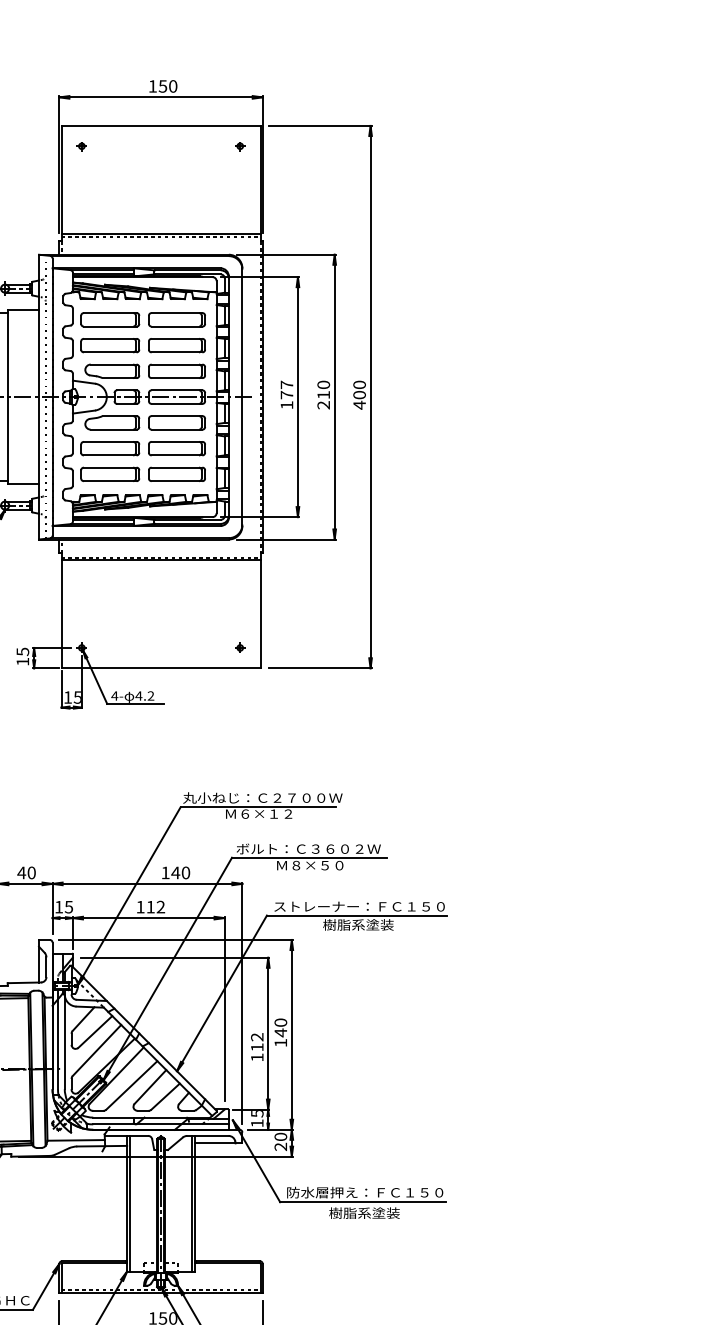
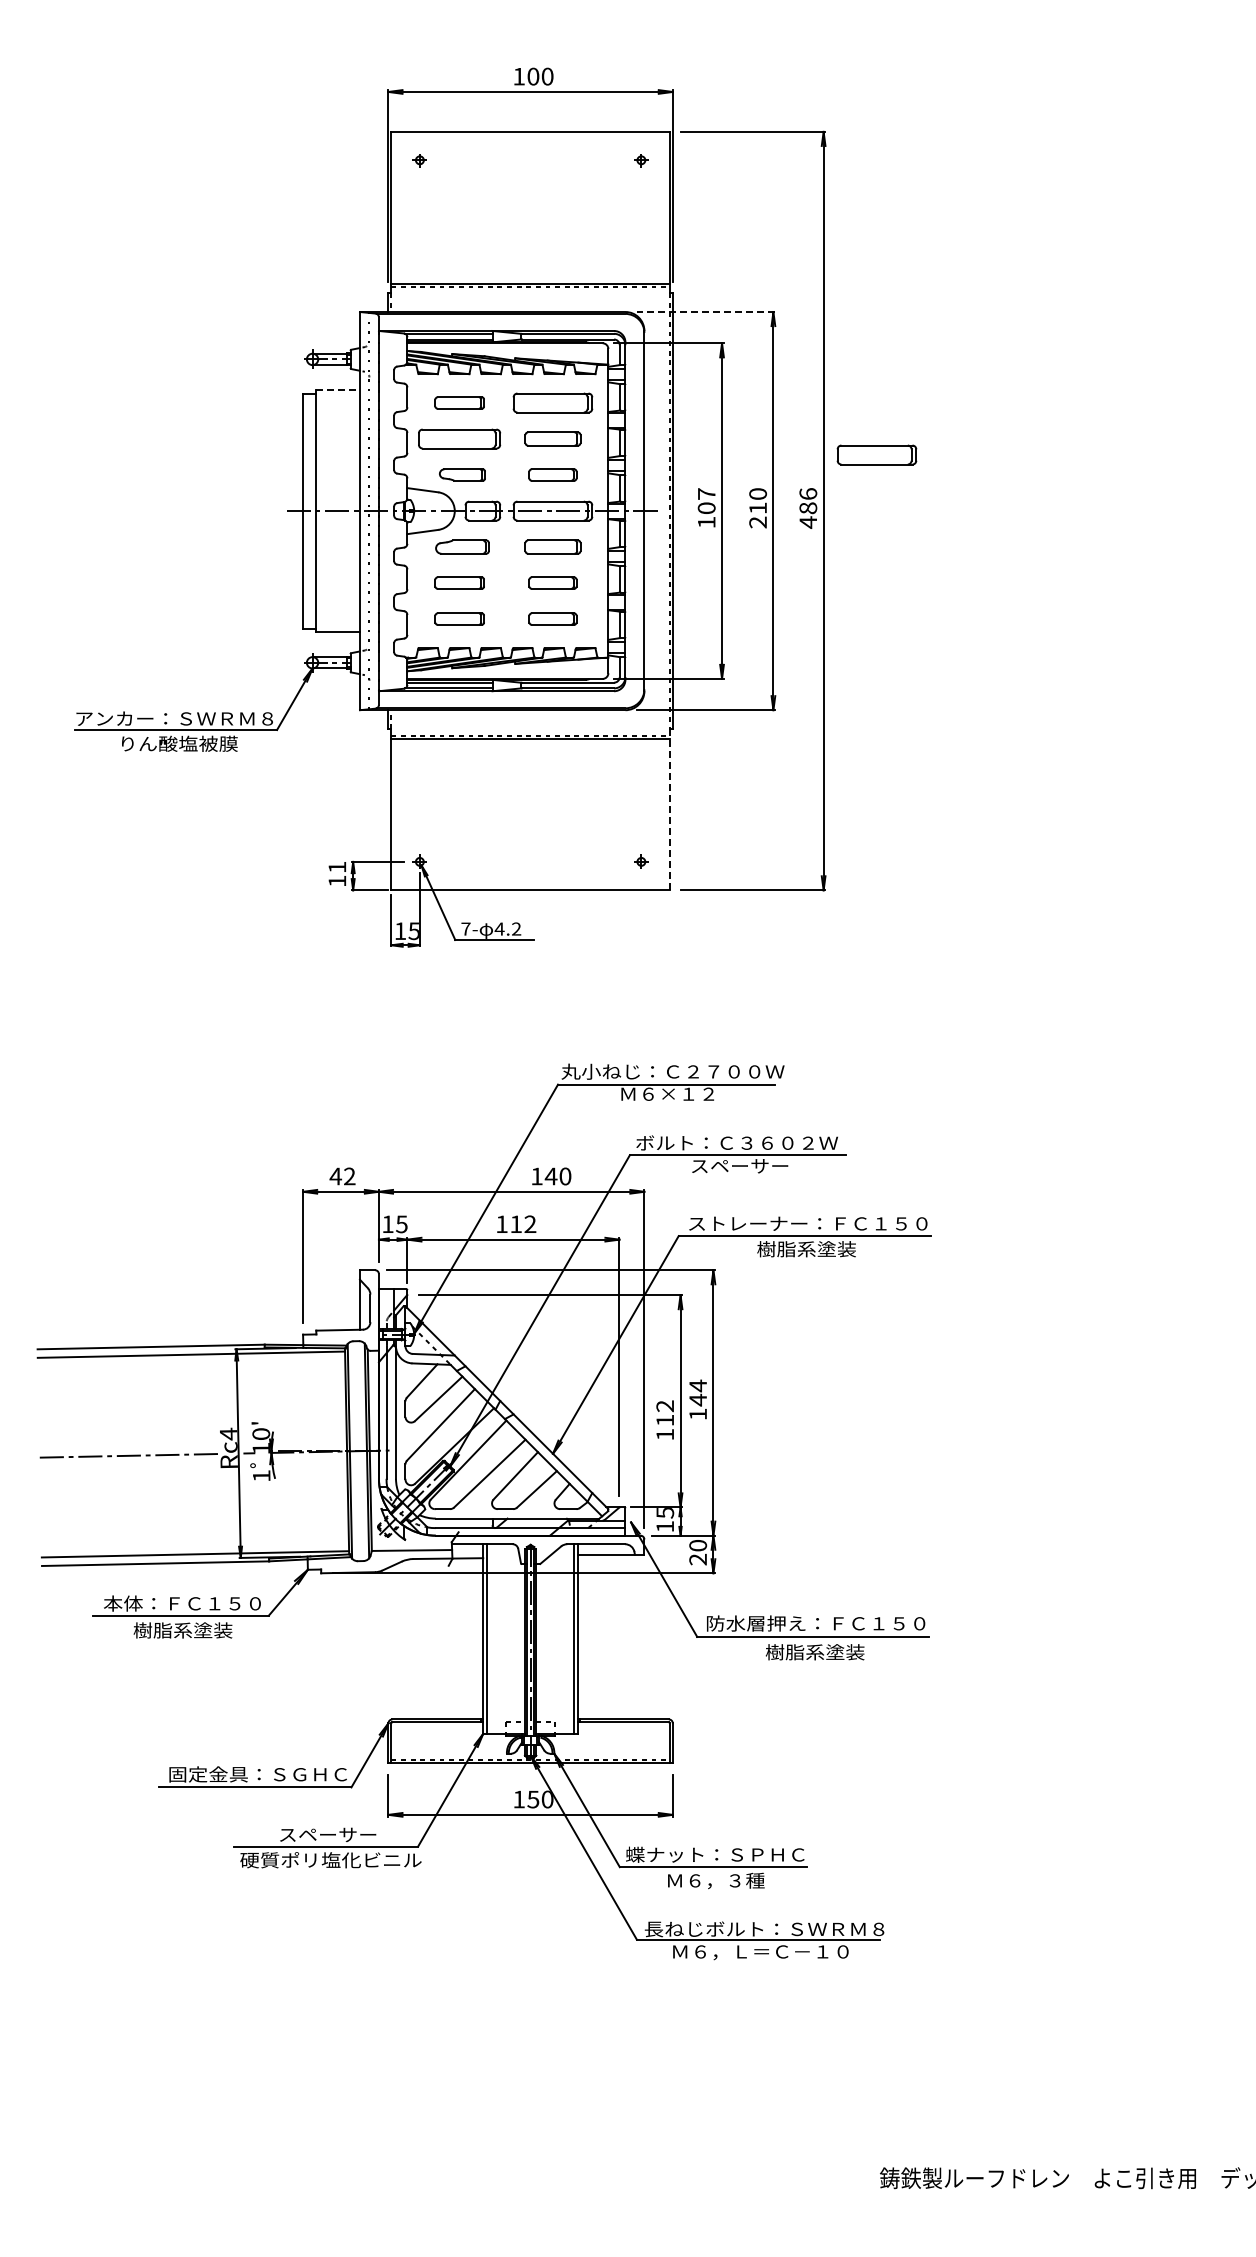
text: (163, 86) -> (533, 76), 150 -> 100
line: (286, 255) -> (705, 312), solid -> dashed
line: (23, 310) -> (338, 389), solid -> dashed
part: (110, 319) -> (459, 402), size x0.6
part: (176, 345) -> (552, 438), size x0.7
part: (408, 356) -> (876, 454), added
part: (112, 370) -> (462, 474), size x0.6
part: (176, 370) -> (552, 474), size x0.6
text: (359, 390) -> (808, 501), 400 -> 486
text: (286, 395) -> (706, 508), 177 -> 107
part: (112, 422) -> (462, 546), size x0.7
part: (176, 422) -> (552, 546), size x0.7
part: (110, 448) -> (459, 582), size x0.6
part: (176, 448) -> (552, 582), size x0.6
part: (110, 473) -> (459, 618), size x0.6
part: (176, 473) -> (552, 618), size x0.6
line: (260, 610) -> (669, 809), solid -> dashed
text: (22, 651) -> (337, 867), 15 -> 11
text: (114, 695) -> (465, 928), 4- -> 7-
text: (311, 865) -> (740, 1166), Ｍ８×５０ -> スペーサー
text: (31, 872) -> (349, 1176), 40 -> 42
text: (281, 1022) -> (698, 1385), 140 -> 144

